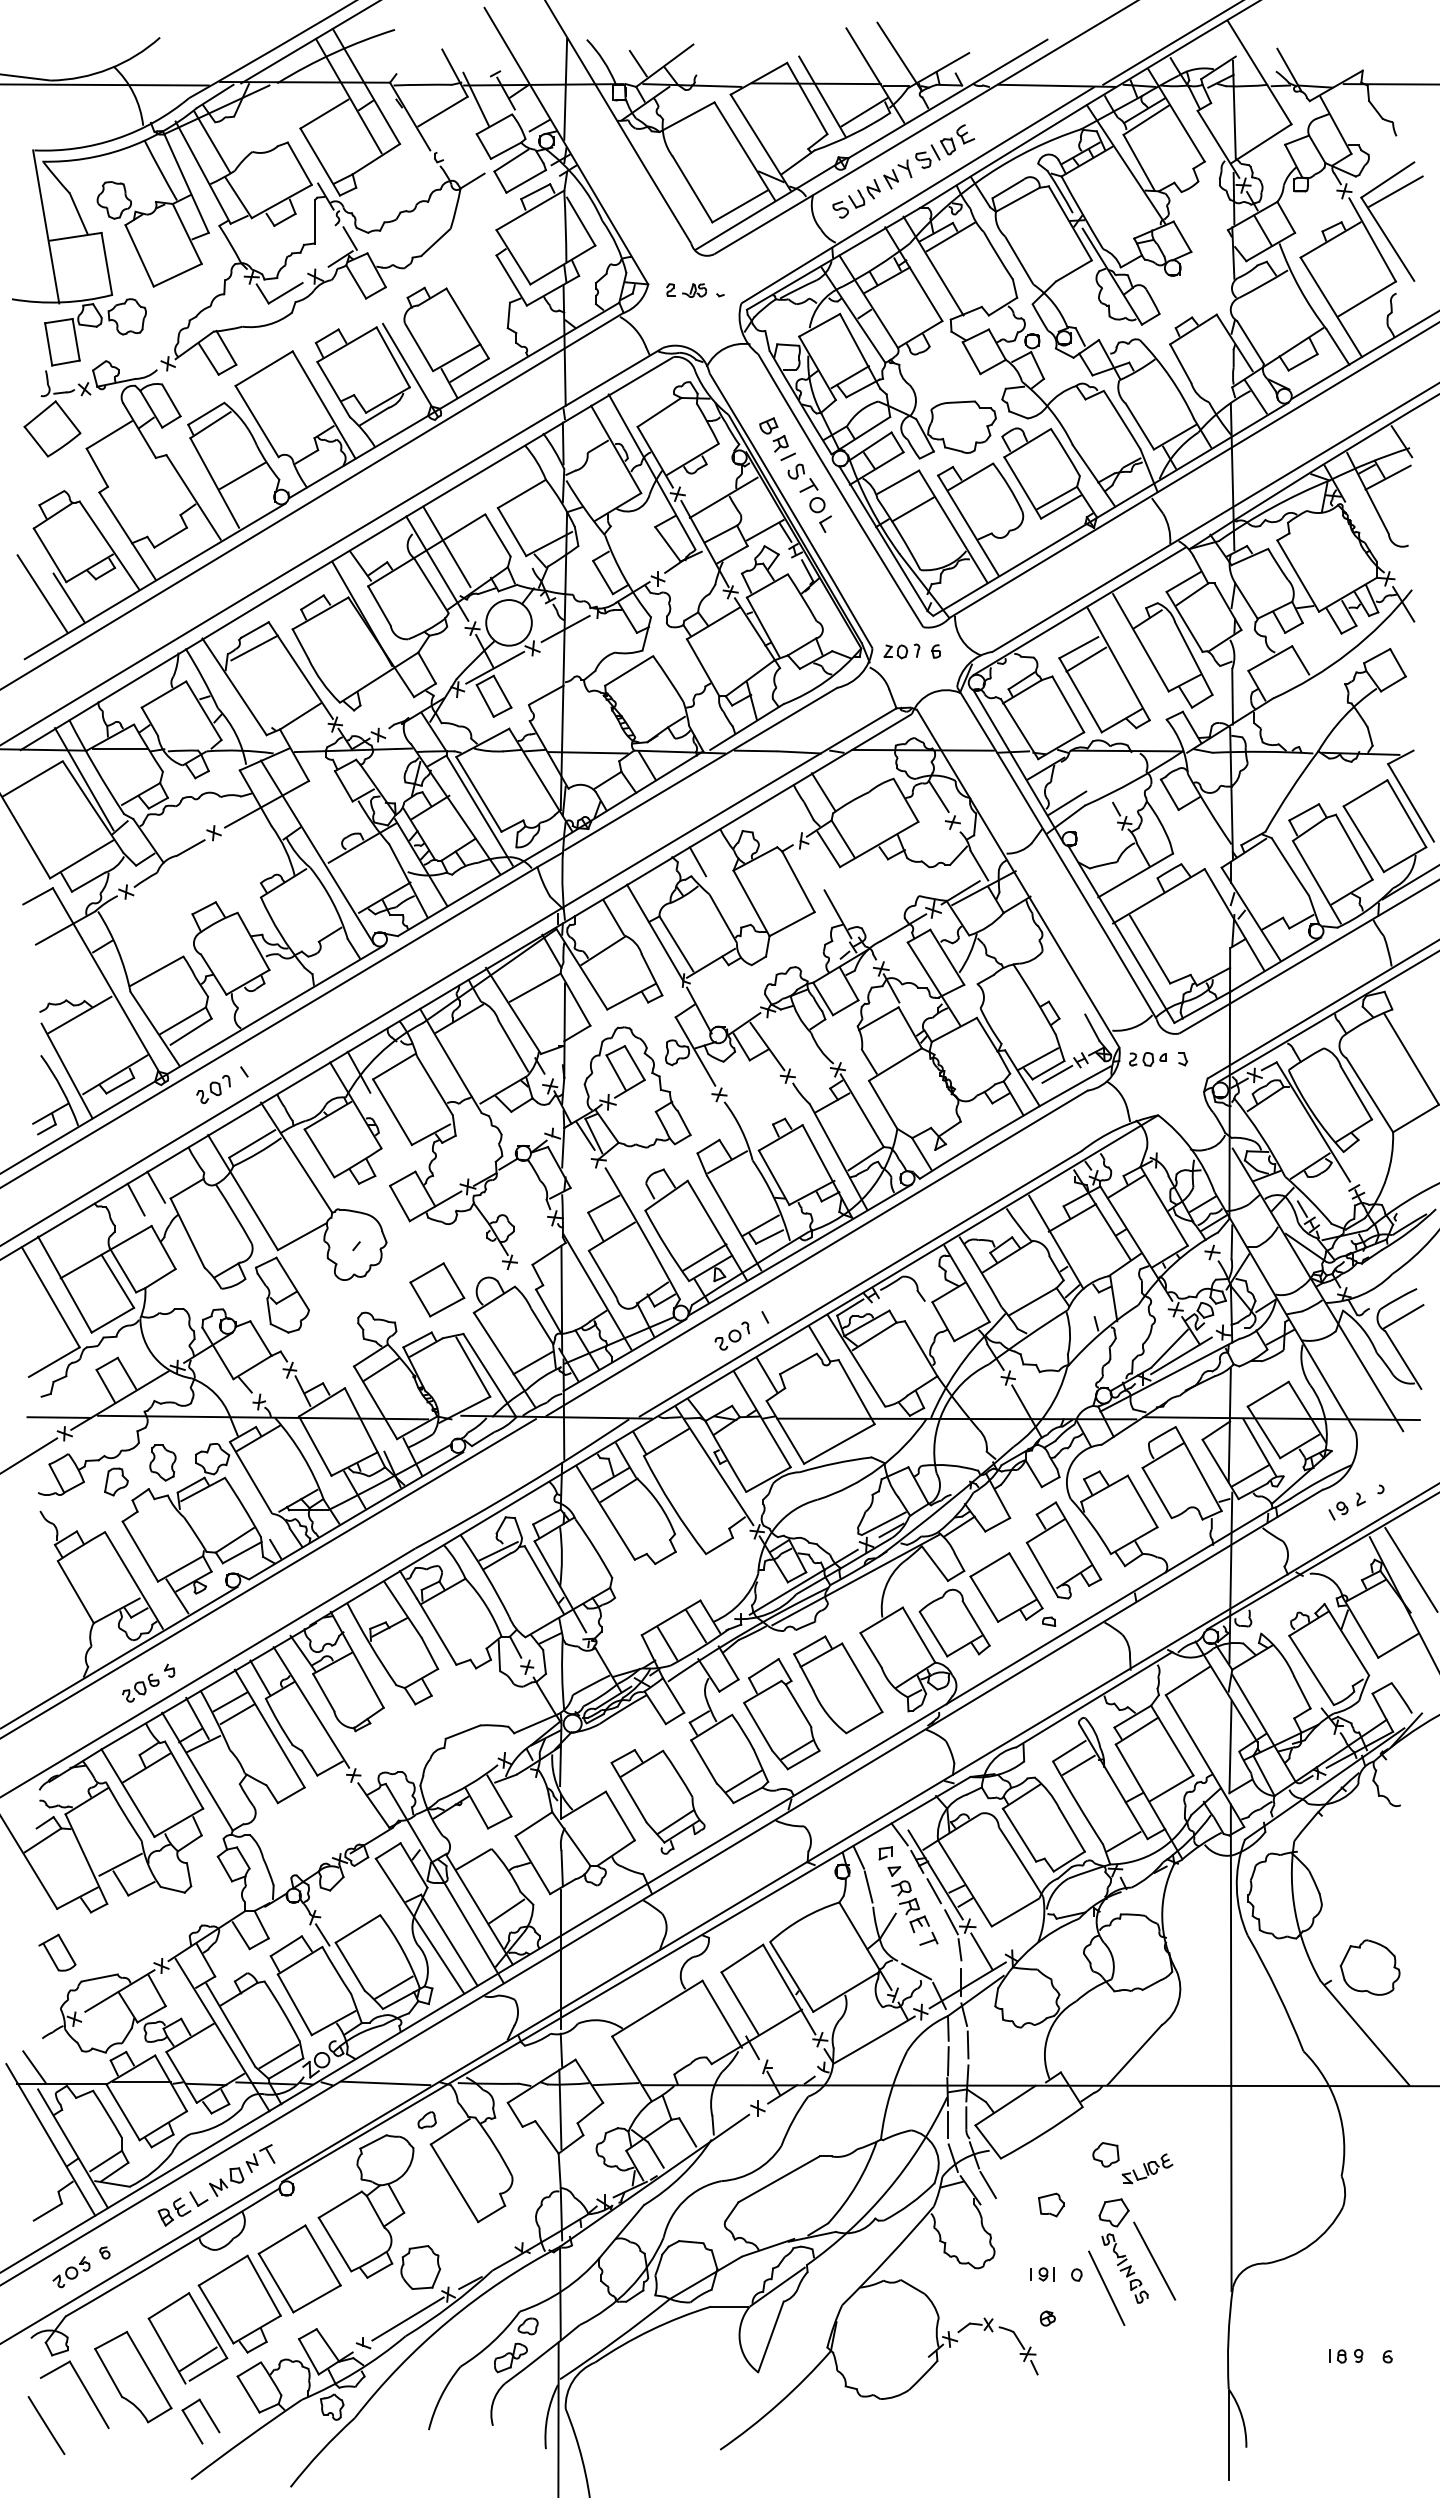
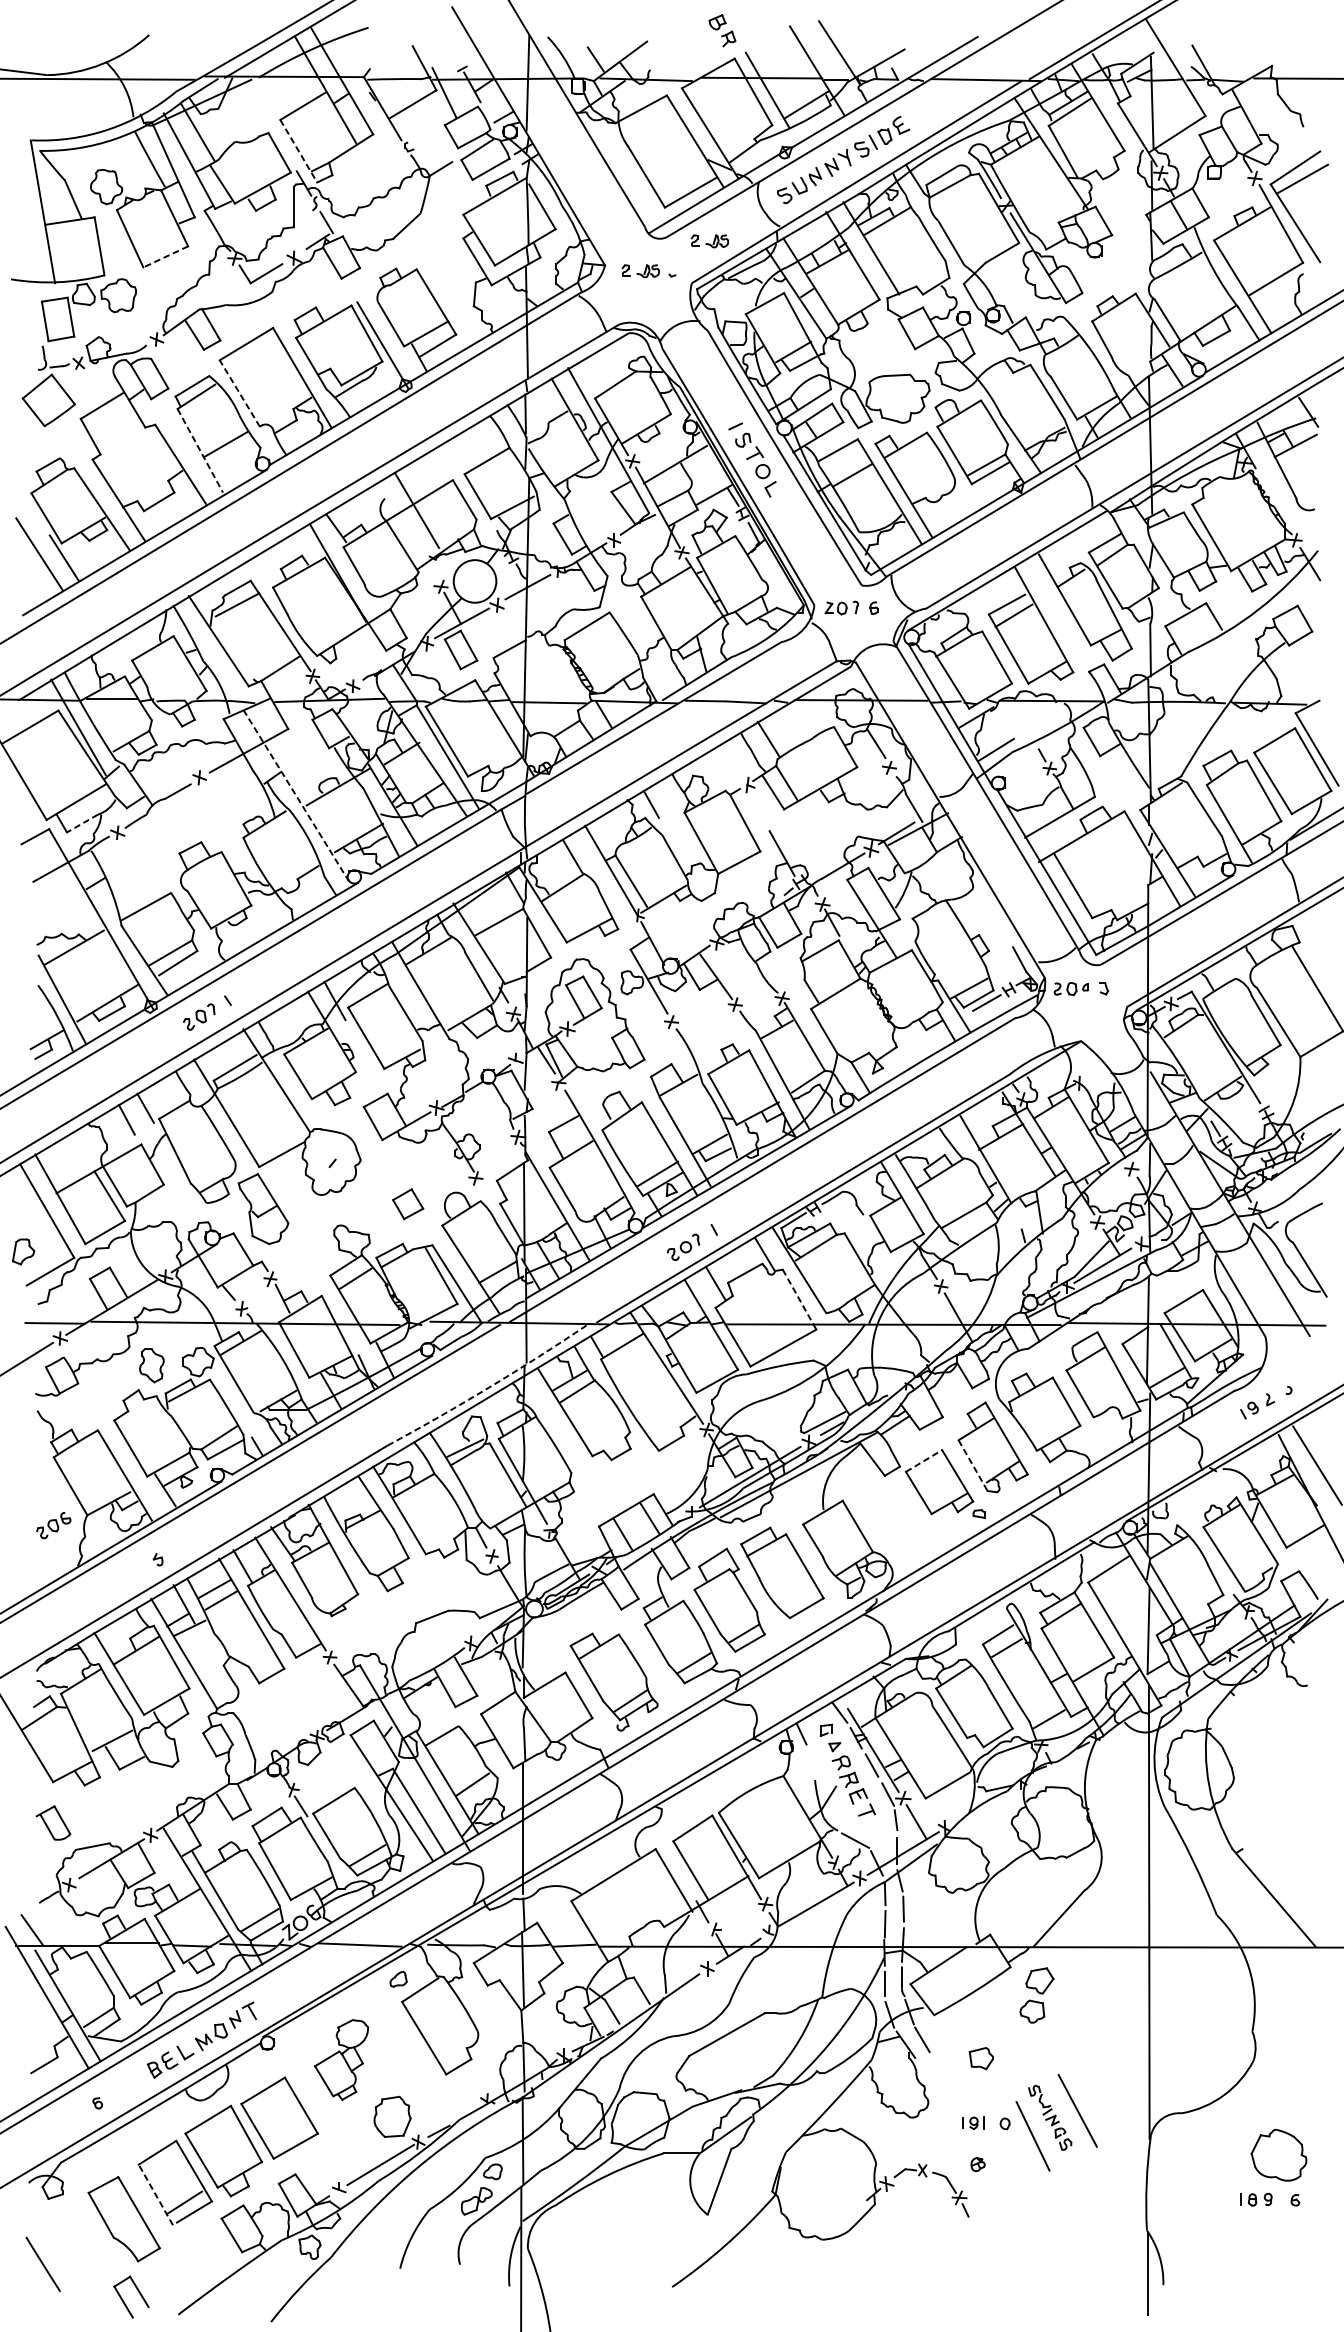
line: (320, 162) -> (299, 151), solid -> dashed
part: (760, 258) -> (709, 241), added
line: (177, 275) -> (165, 257), solid -> dashed
line: (257, 421) -> (240, 393), solid -> dashed
part: (773, 434) -> (721, 30), moved
line: (214, 482) -> (200, 450), solid -> dashed
line: (437, 568) -> (408, 530), removed
line: (317, 852) -> (296, 795), solid -> dashed
line: (88, 882) -> (82, 823), solid -> dashed
part: (437, 1289) -> (408, 1203), size x0.6
line: (1403, 1316) -> (1310, 1229), removed
line: (856, 1392) -> (799, 1299), solid -> dashed
part: (116, 1481) -> (23, 1251), moved
arc: (523, 1486) -> (488, 1387), solid -> dashed
line: (989, 1564) -> (923, 1460), solid -> dashed
line: (1042, 1570) -> (973, 1466), solid -> dashed
part: (954, 1622) -> (890, 1514), removed
part: (140, 1687) -> (53, 1524), moved
line: (868, 1886) -> (810, 1761), removed
part: (1369, 1967) -> (1278, 2155), moved
part: (1147, 2168) -> (1071, 2024), removed
part: (365, 2206) -> (341, 2059), size x0.6
part: (1113, 2212) -> (1039, 1980), moved
part: (71, 2272) -> (66, 2121), removed
line: (166, 2350) -> (155, 2194), solid -> dashed
part: (83, 2387) -> (77, 2228), removed
part: (192, 2424) -> (123, 2299), moved

